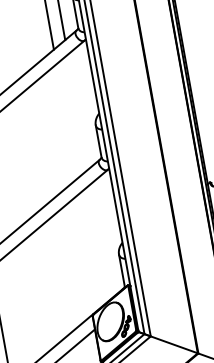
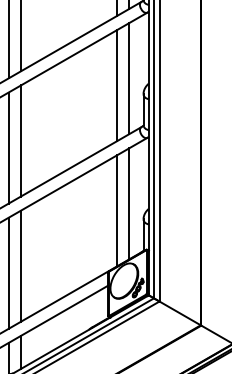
line: (78, 111) -> (129, 78), added
line: (67, 121) -> (117, 85), added
line: (101, 240) -> (129, 203), added
line: (90, 250) -> (117, 210), added

